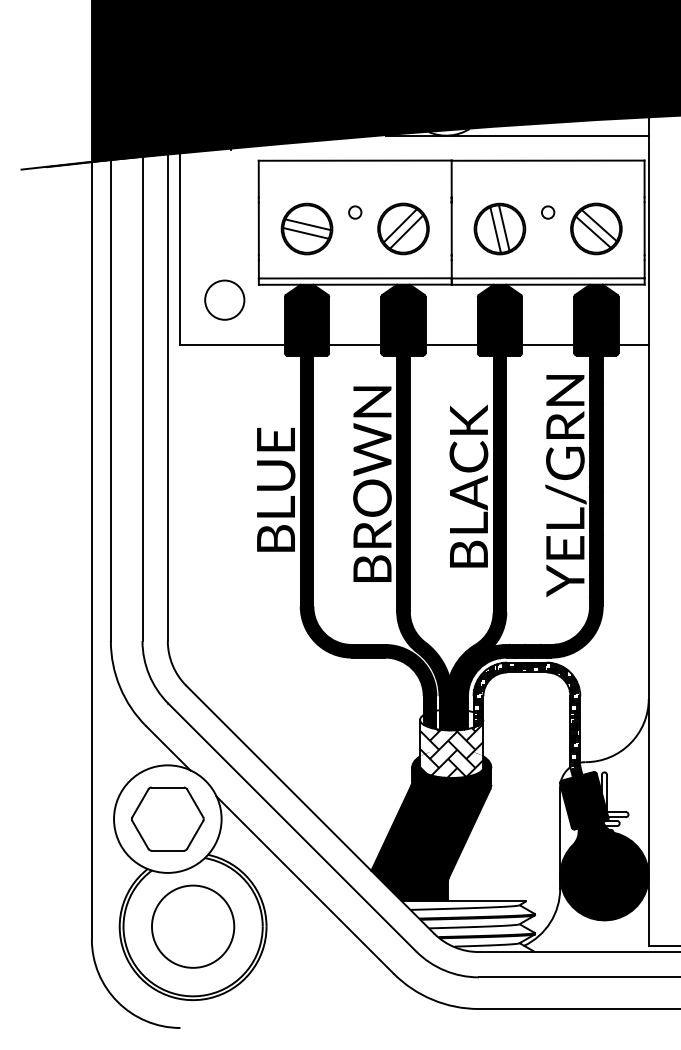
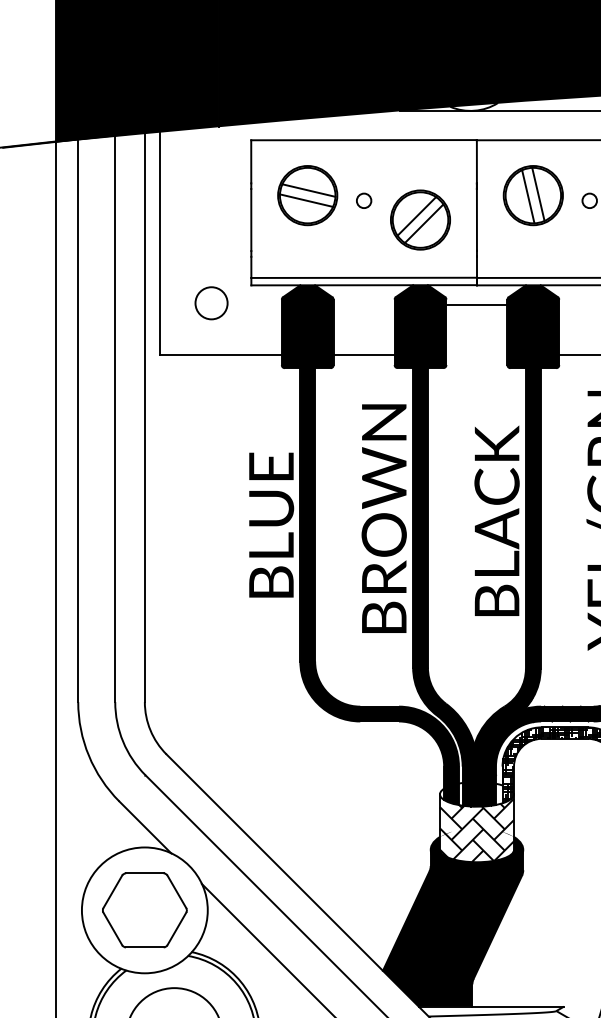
part: (306, 228) -> (307, 194), moved
part: (499, 228) -> (532, 194), moved
circle: (224, 299) -> (211, 302), size x0.7
line: (451, 344) -> (476, 304), moved

